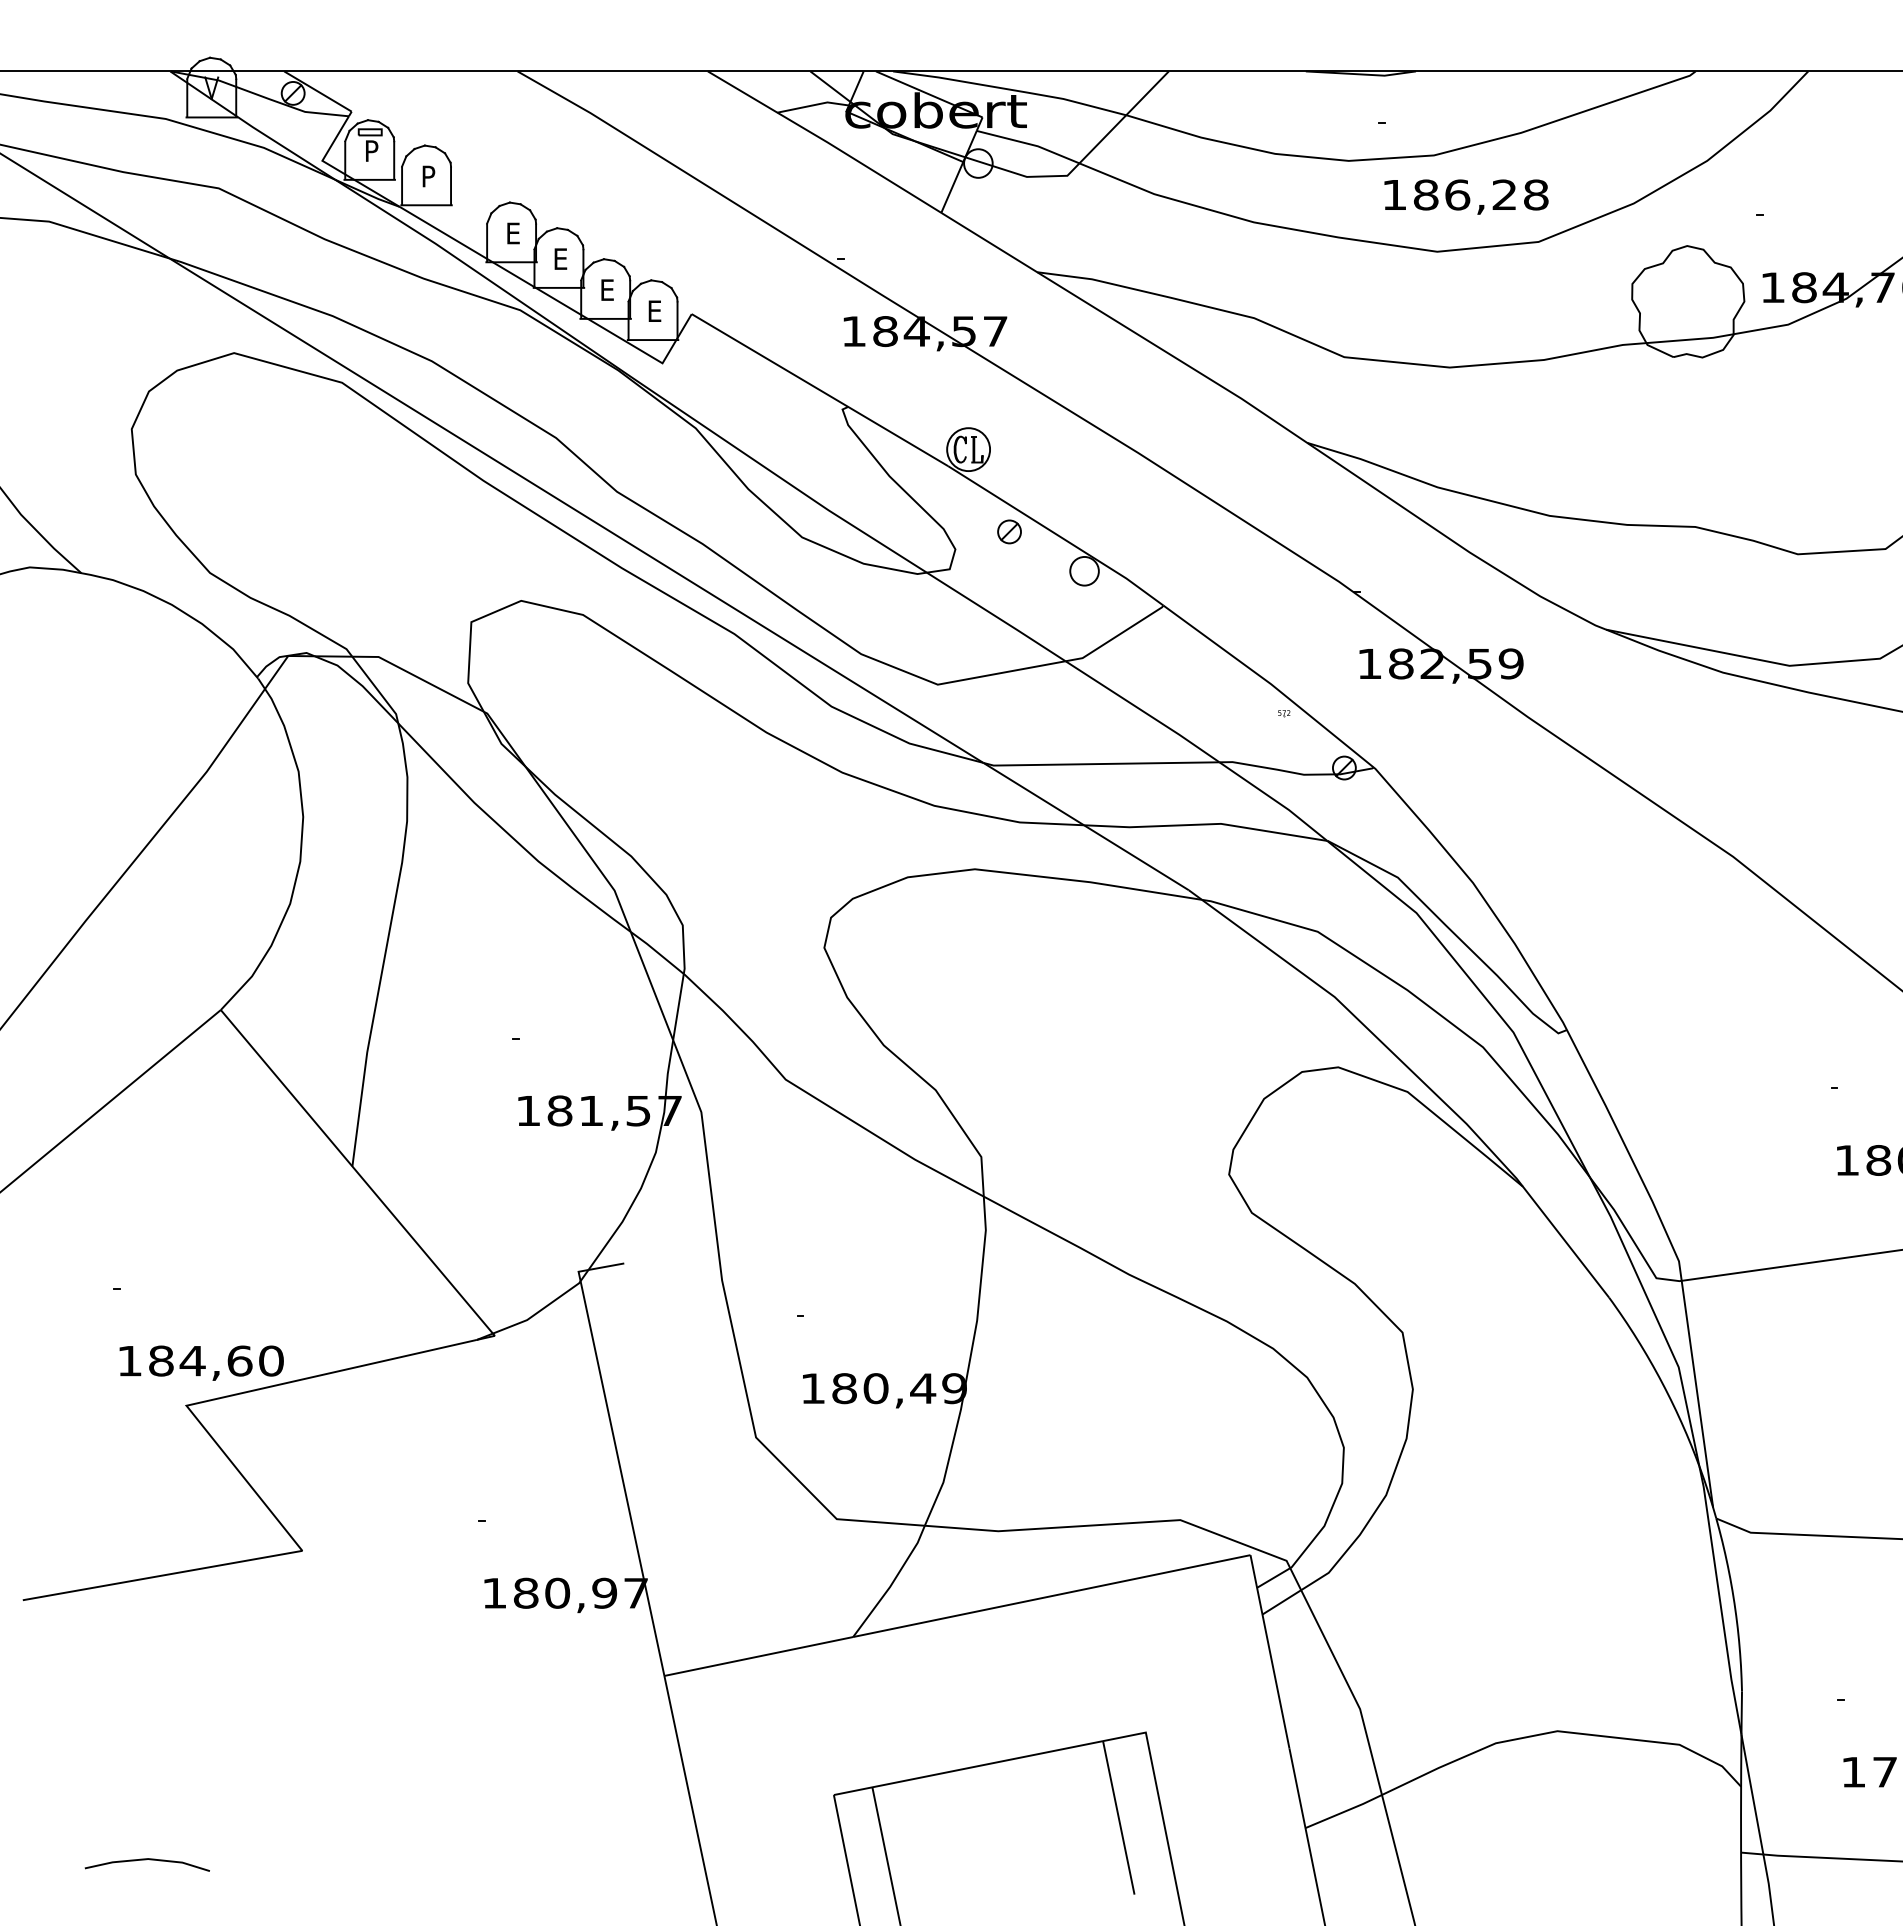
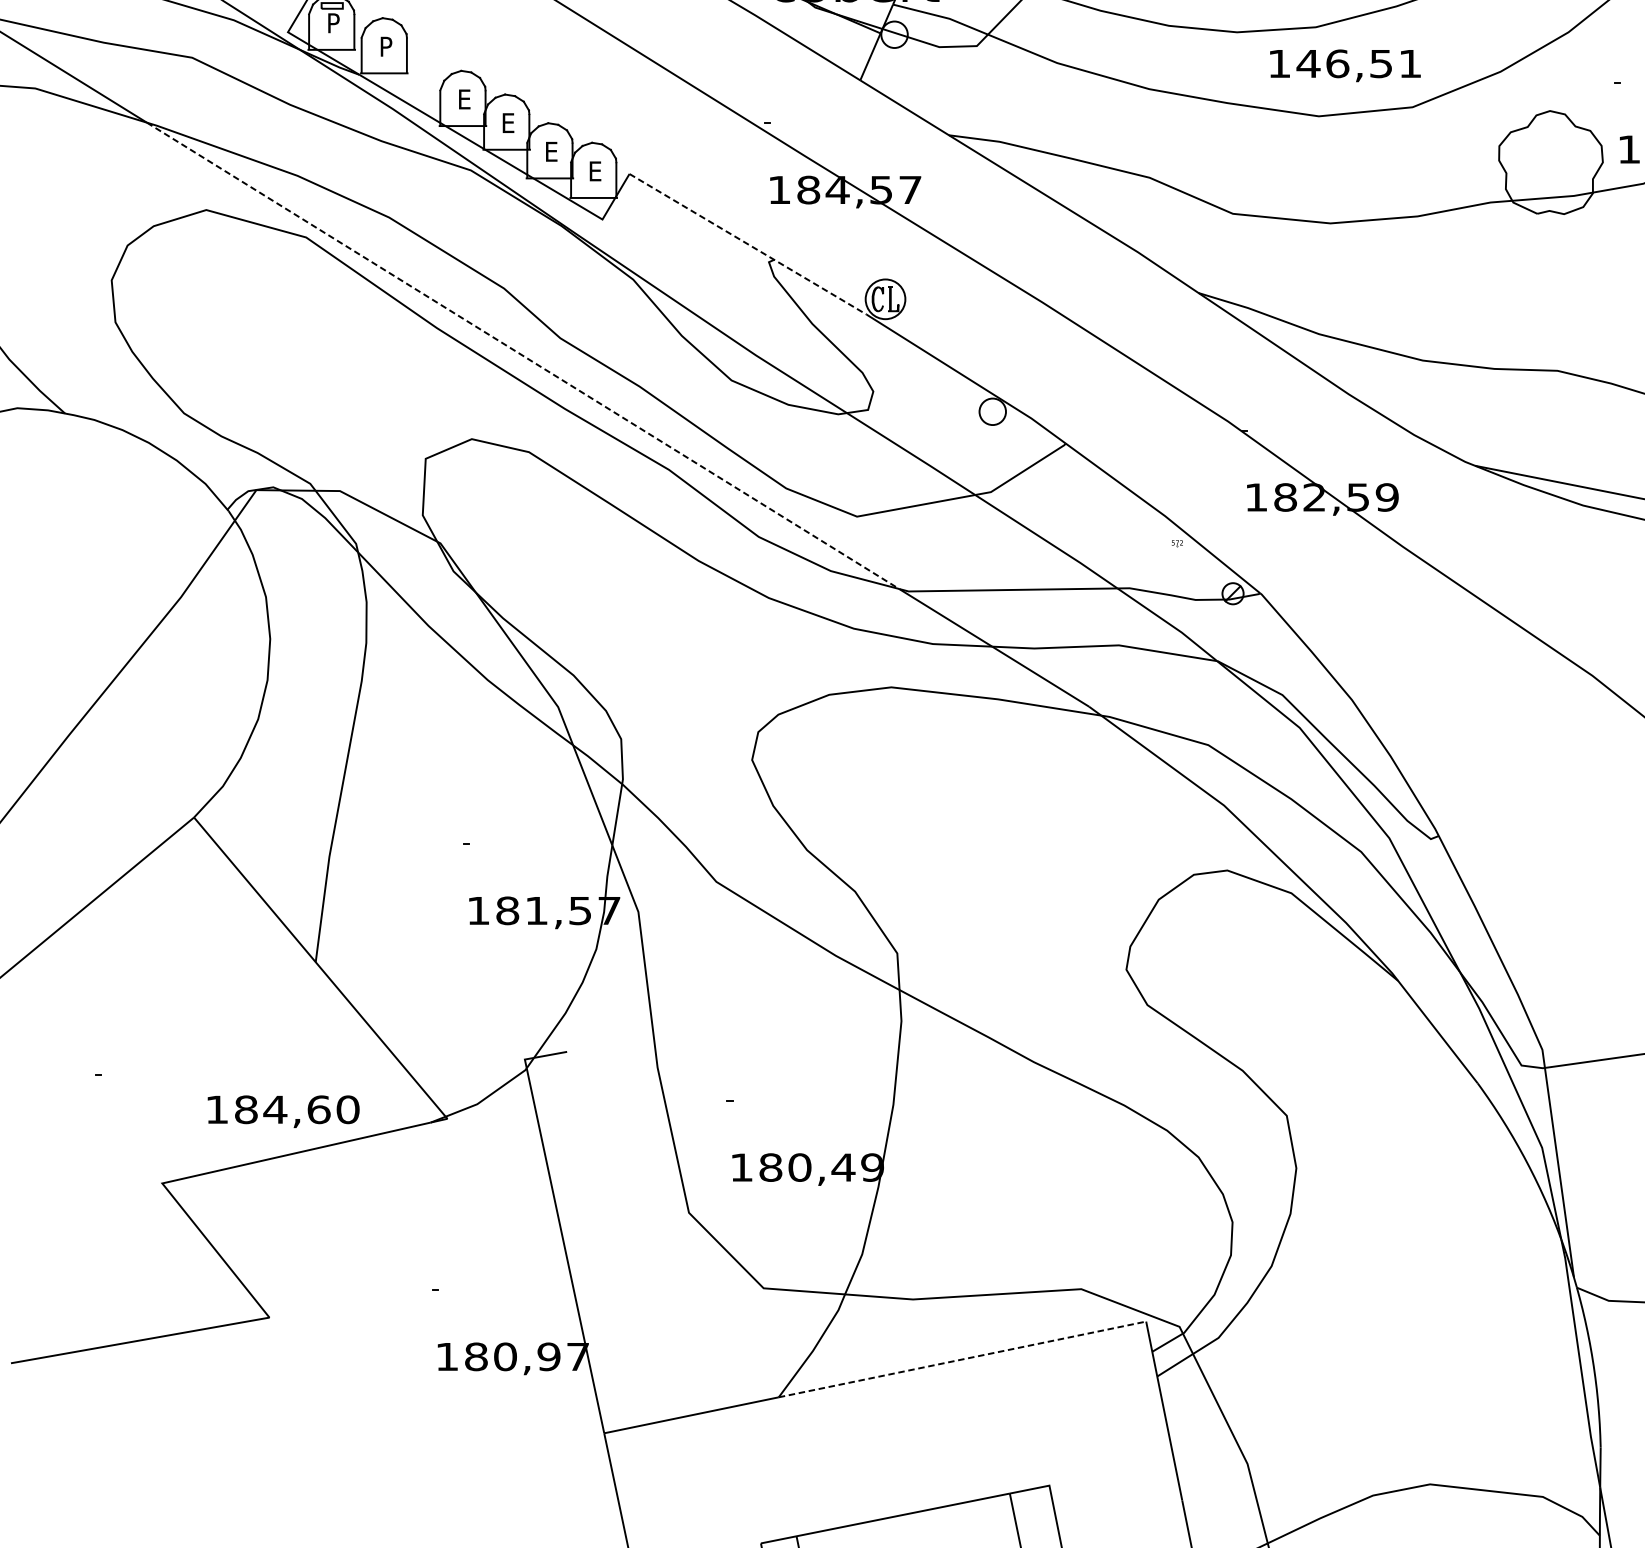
text: (1480, 194) -> (1358, 63), 186,28 -> 146,51
line: (820, 390) -> (748, 244), solid -> dashed
line: (576, 510) -> (522, 355), solid -> dashed
part: (1009, 531) -> (923, 375), removed
text: (201, 1362) -> (283, 1111), moved
line: (1051, 1596) -> (962, 1359), solid -> dashed

